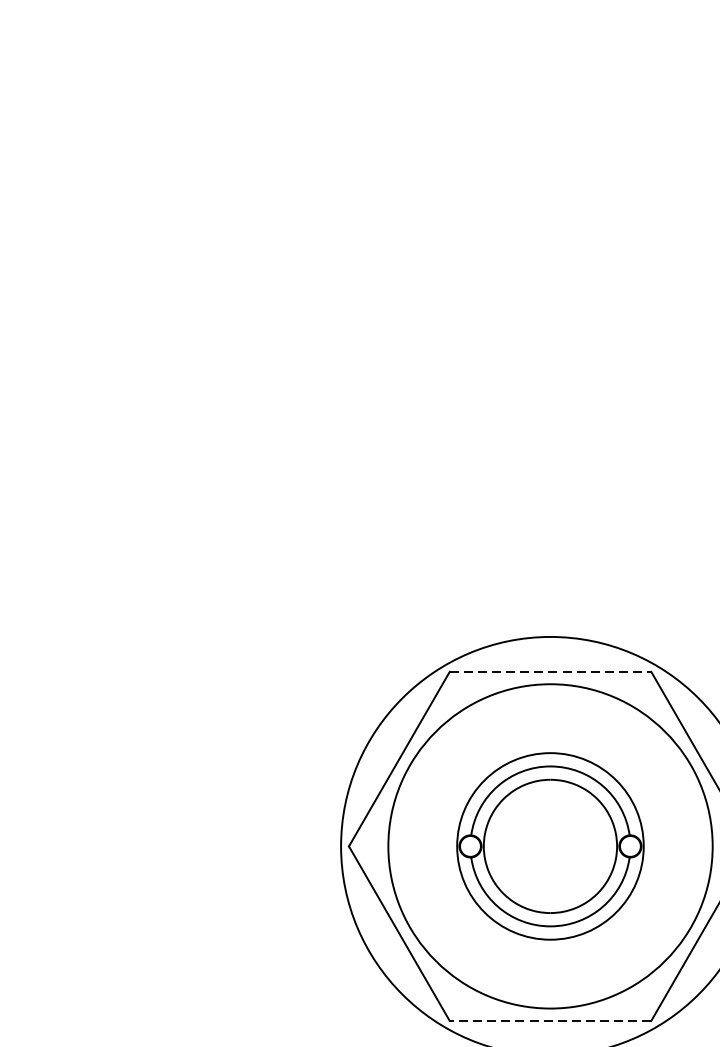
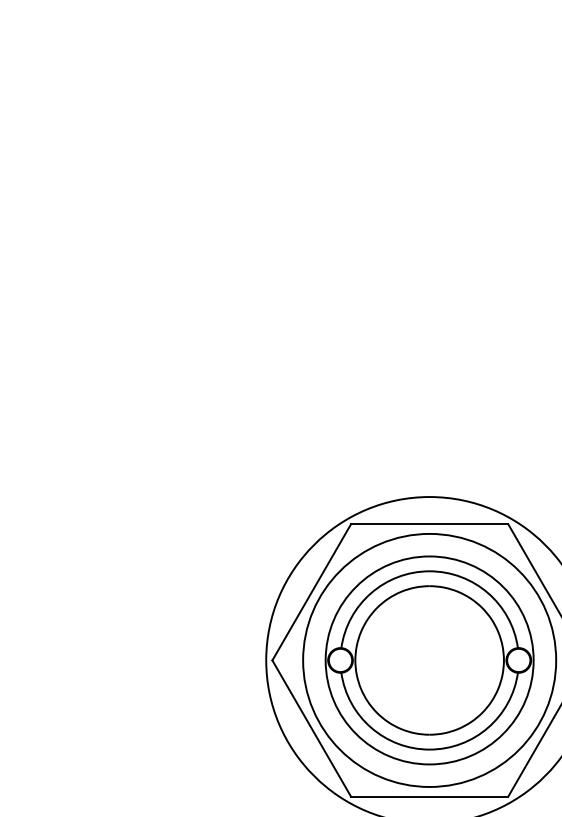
line: (550, 672) -> (429, 524), dashed -> solid
part: (550, 846) -> (429, 660), size x1.43
line: (550, 1020) -> (429, 796), dashed -> solid

